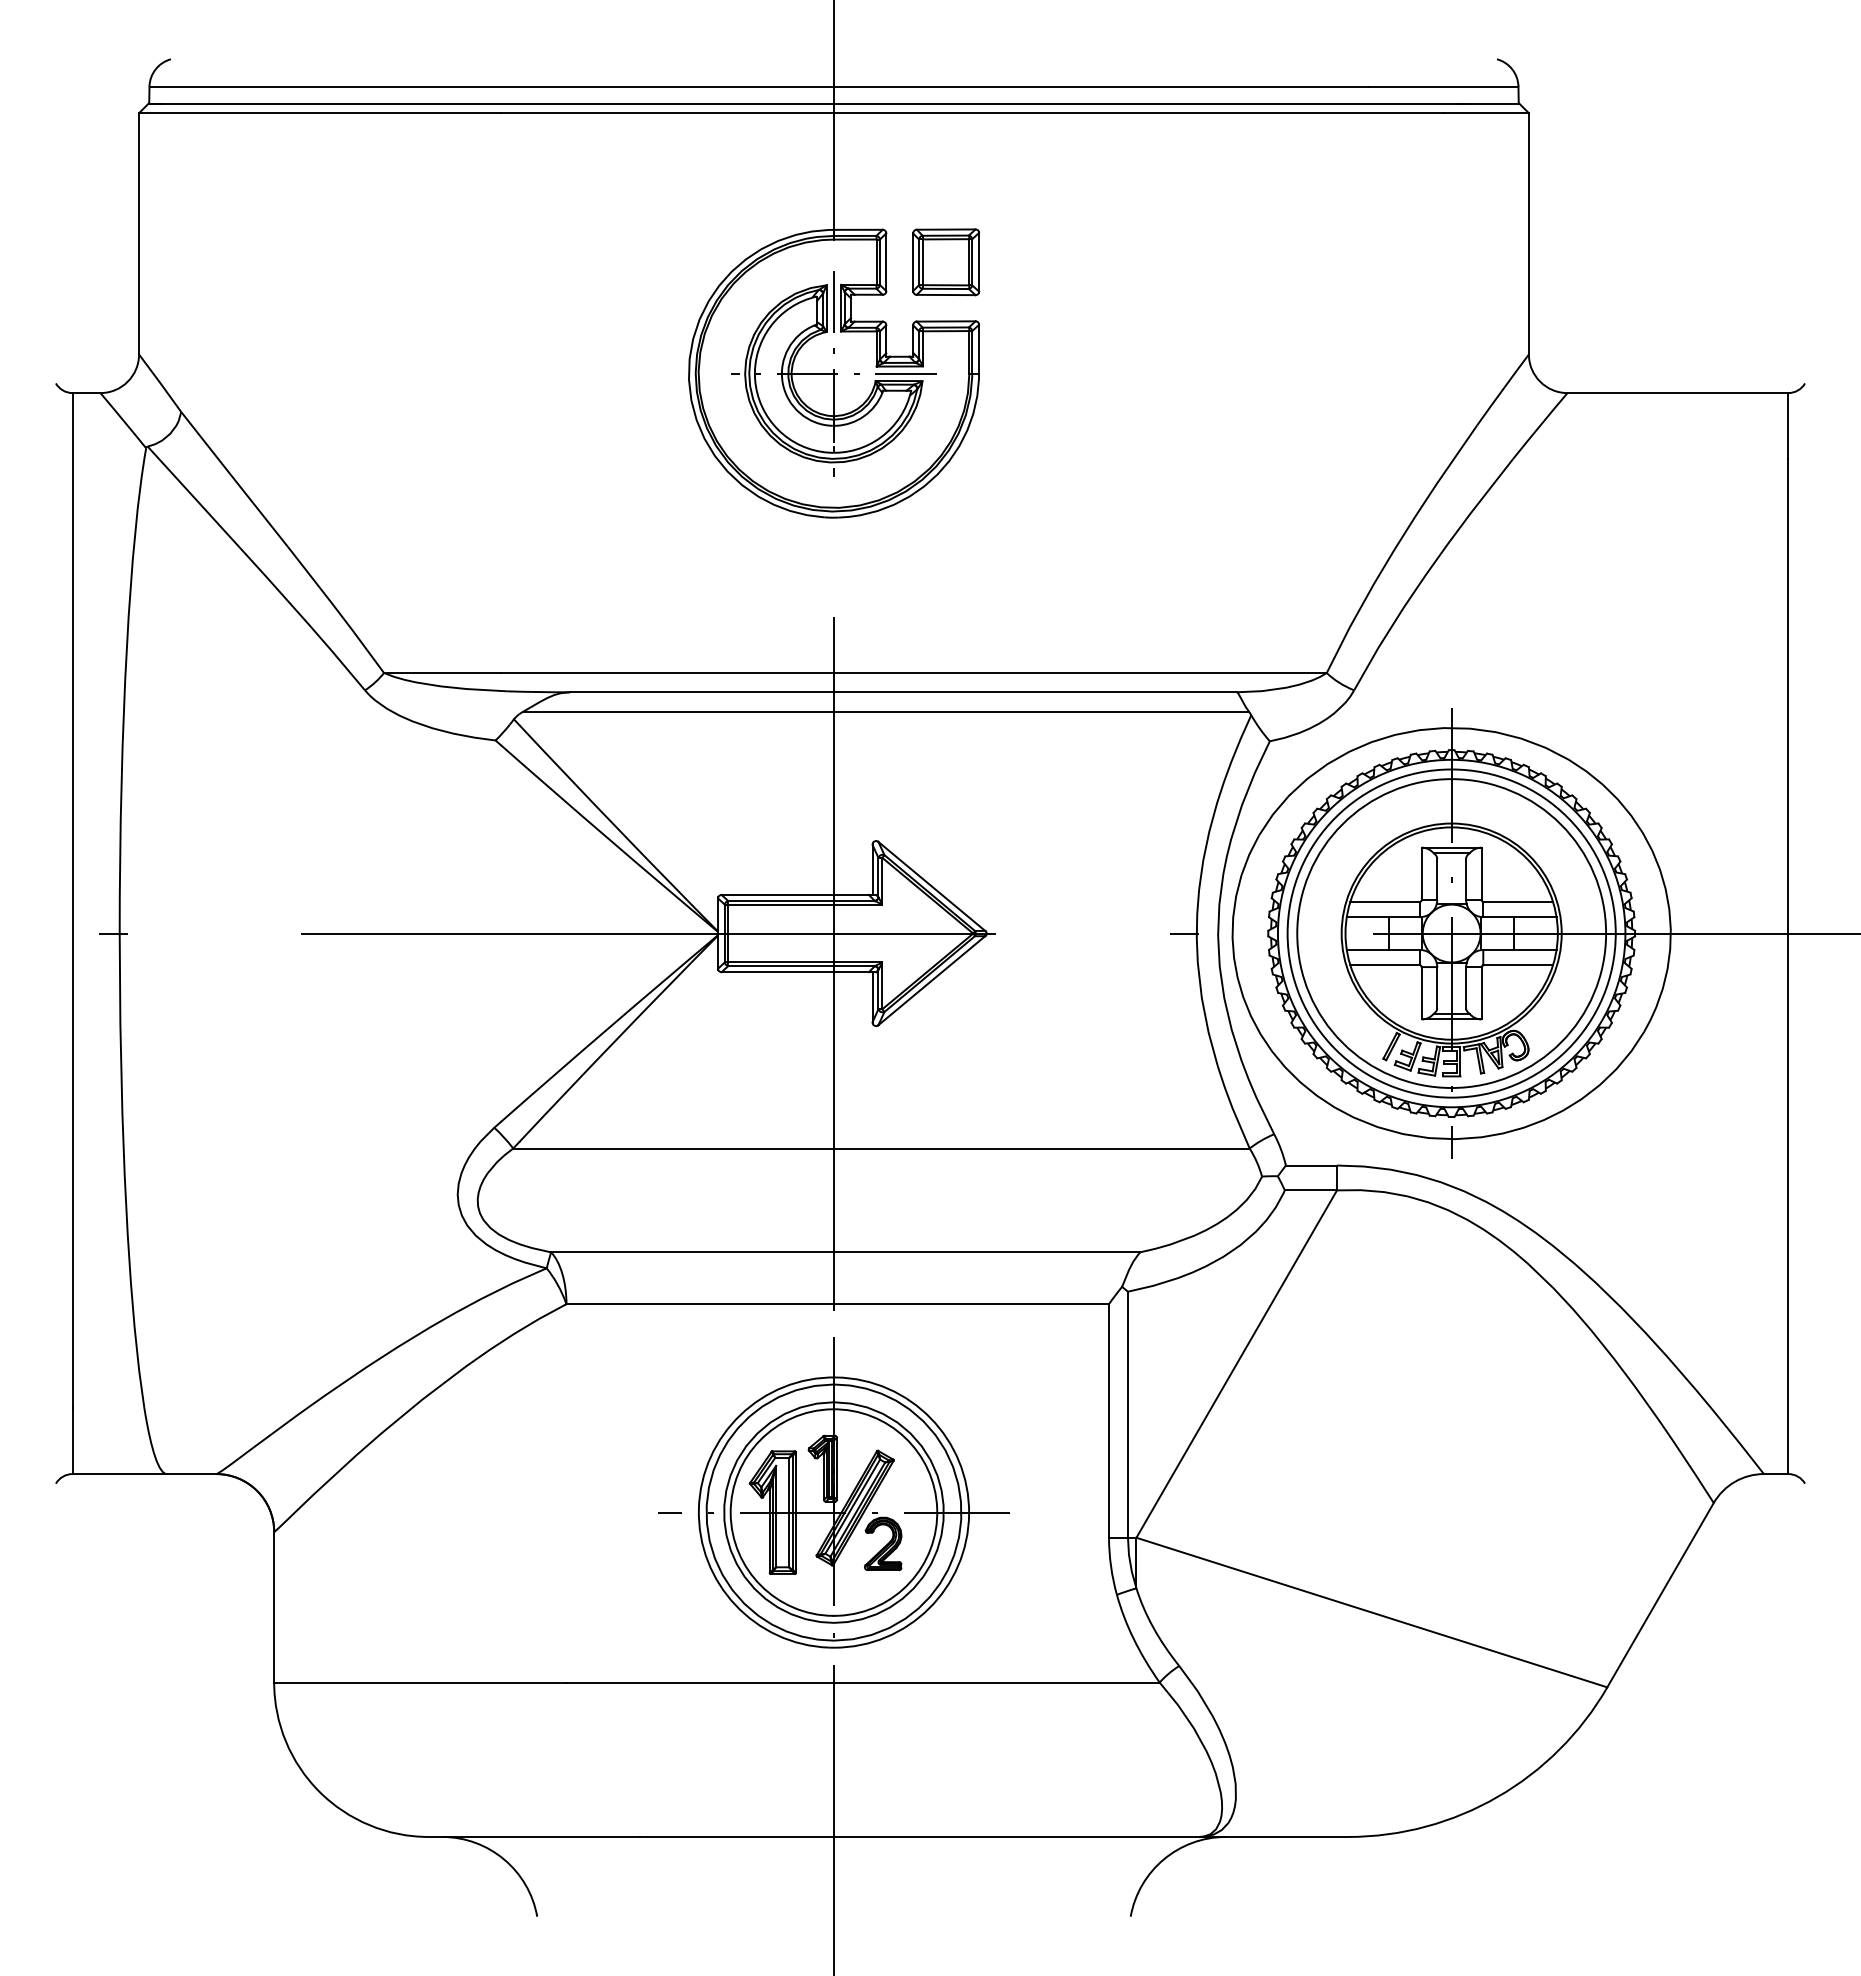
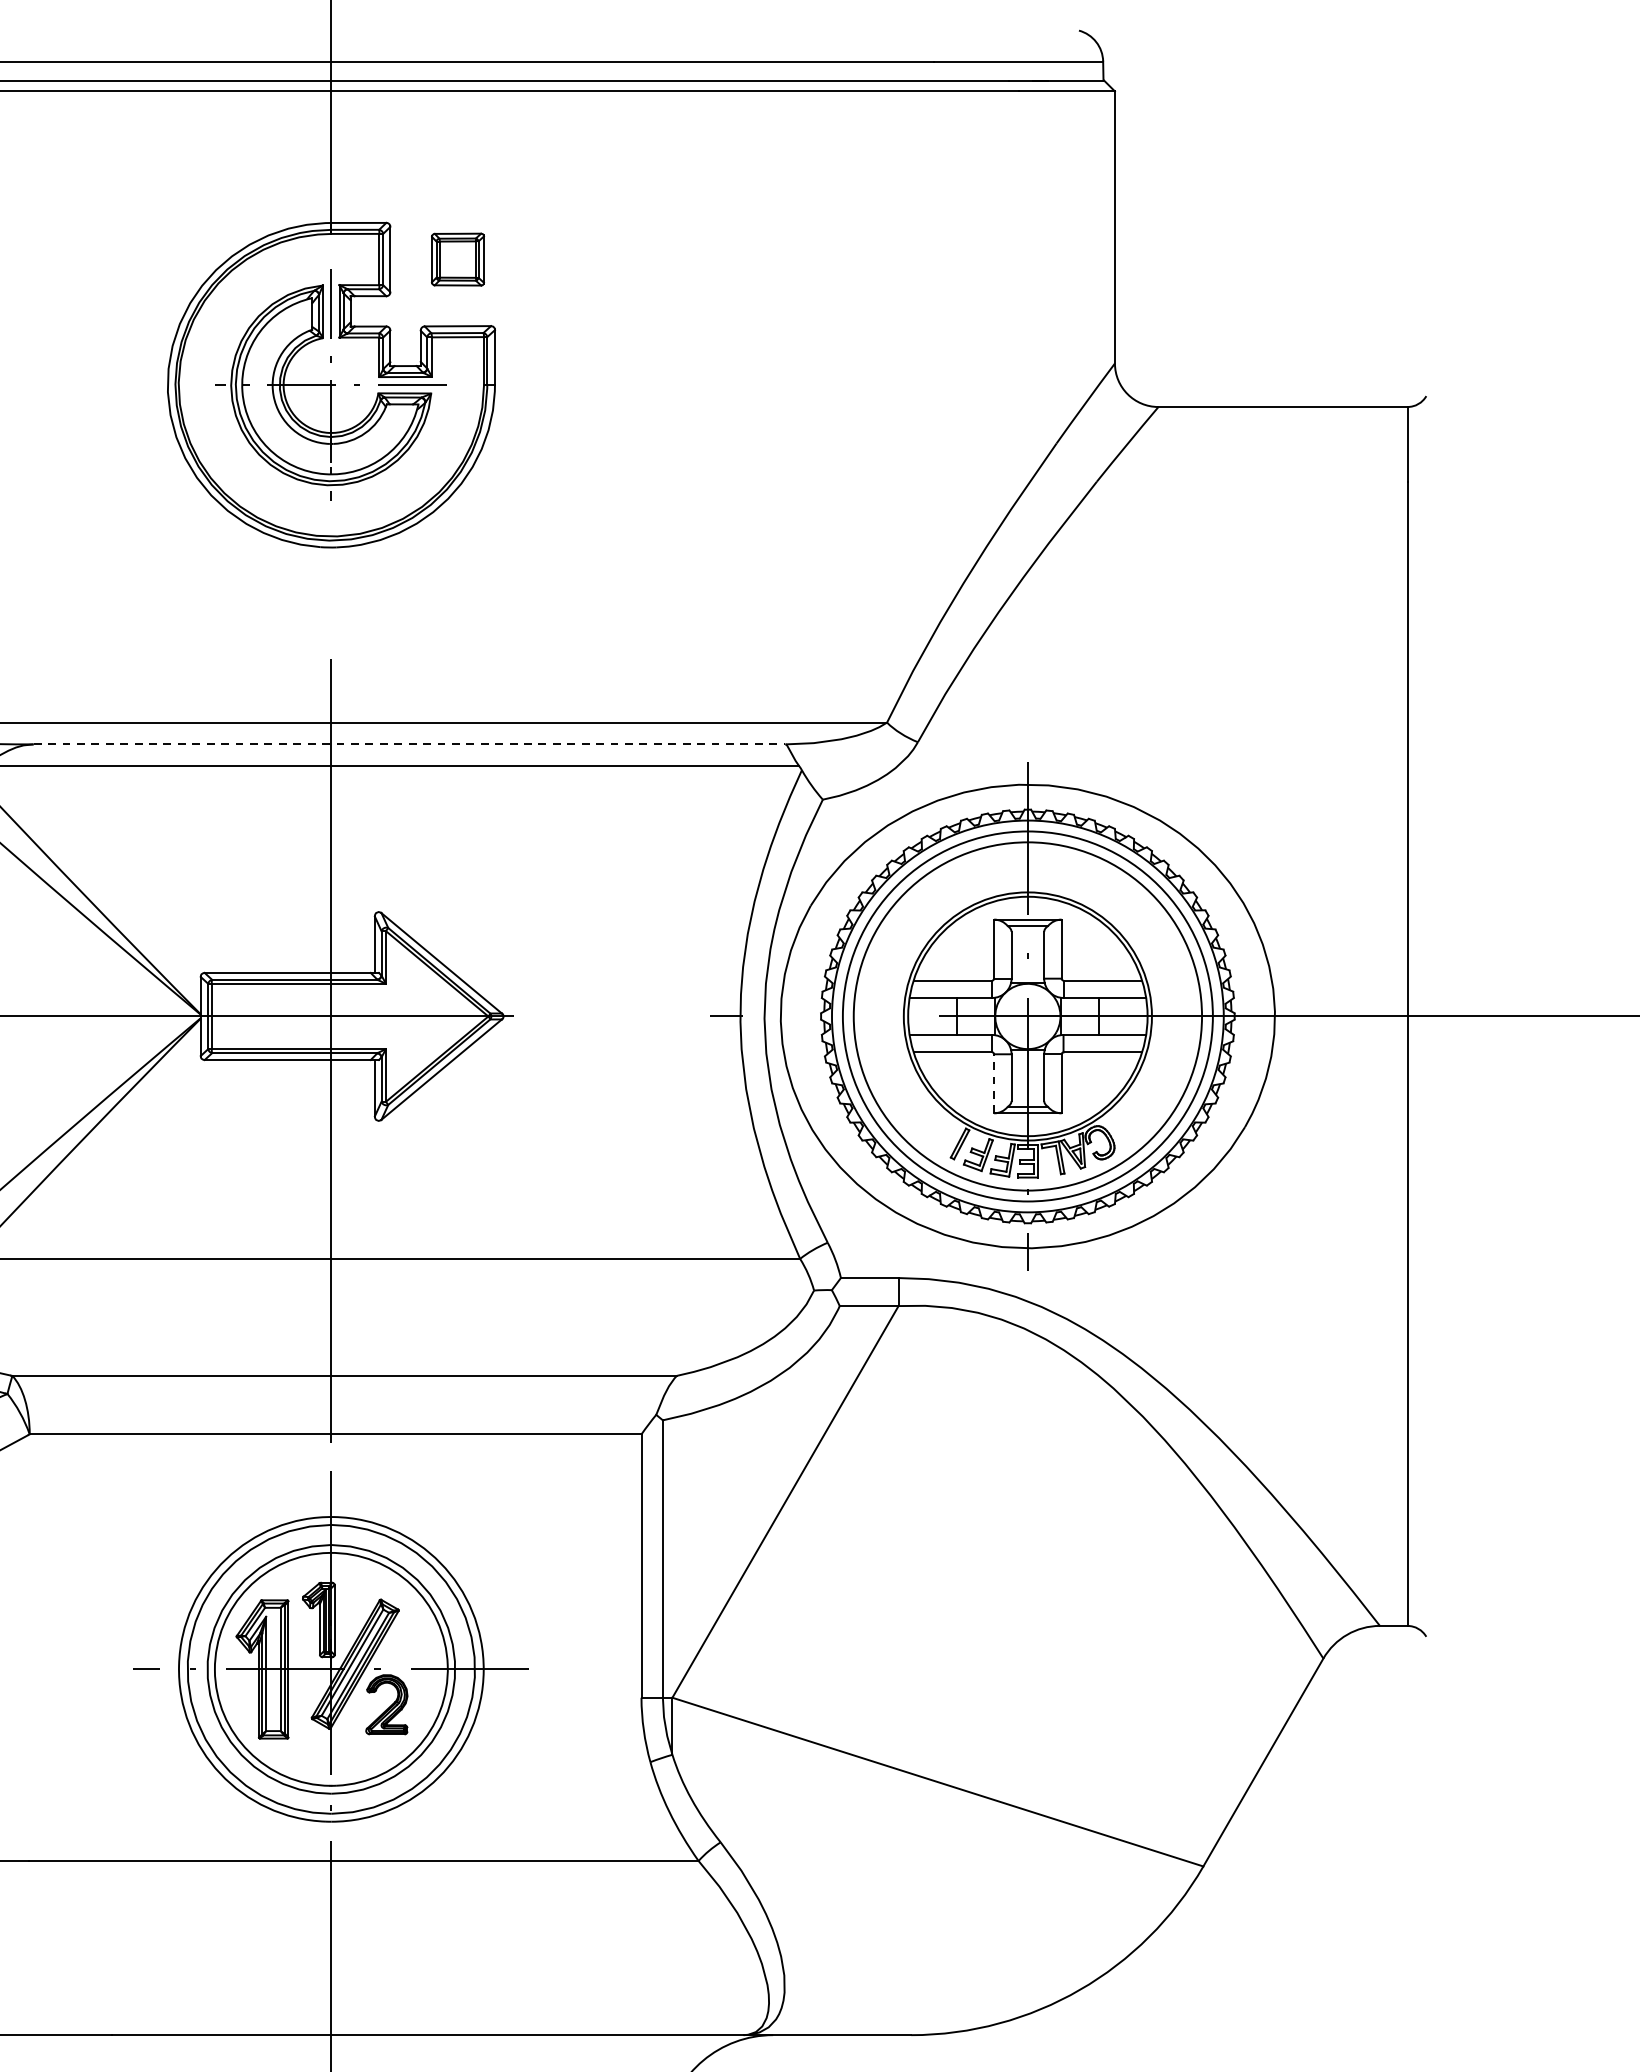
part: (946, 262) -> (458, 259), size x0.7
line: (903, 692) -> (409, 744), solid -> dashed
line: (1421, 992) -> (993, 1082), solid -> dashed

